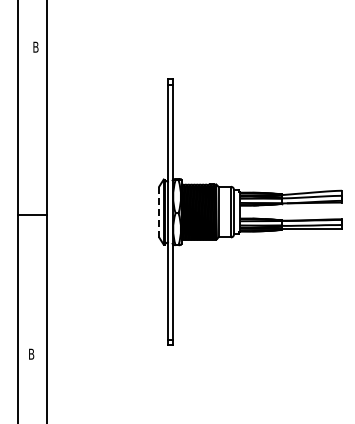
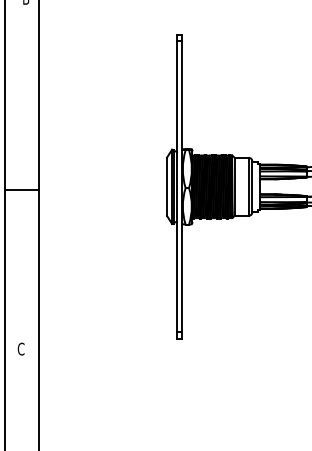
line: (159, 212) -> (167, 187), dashed -> solid
text: (31, 353) -> (21, 348), B -> C

